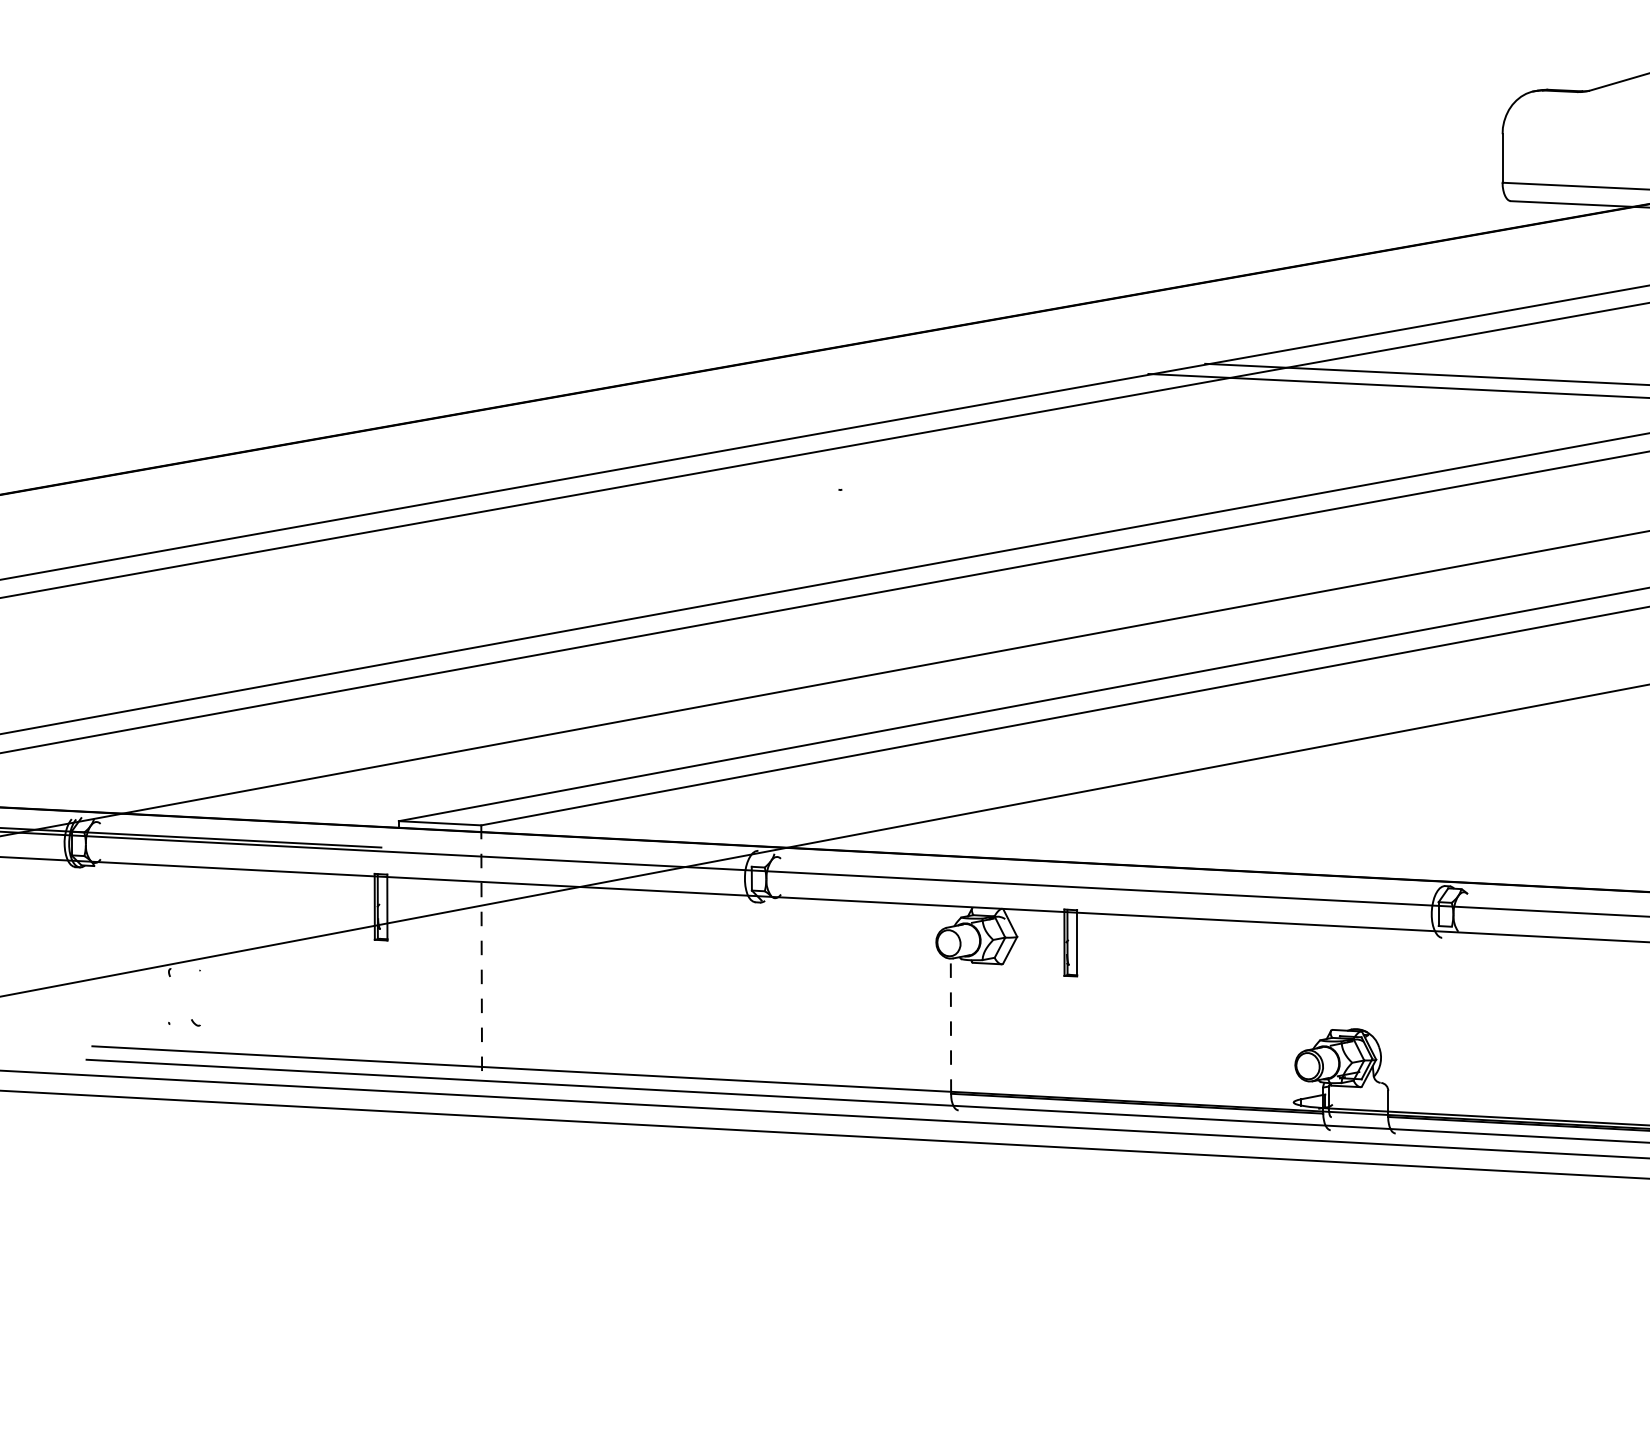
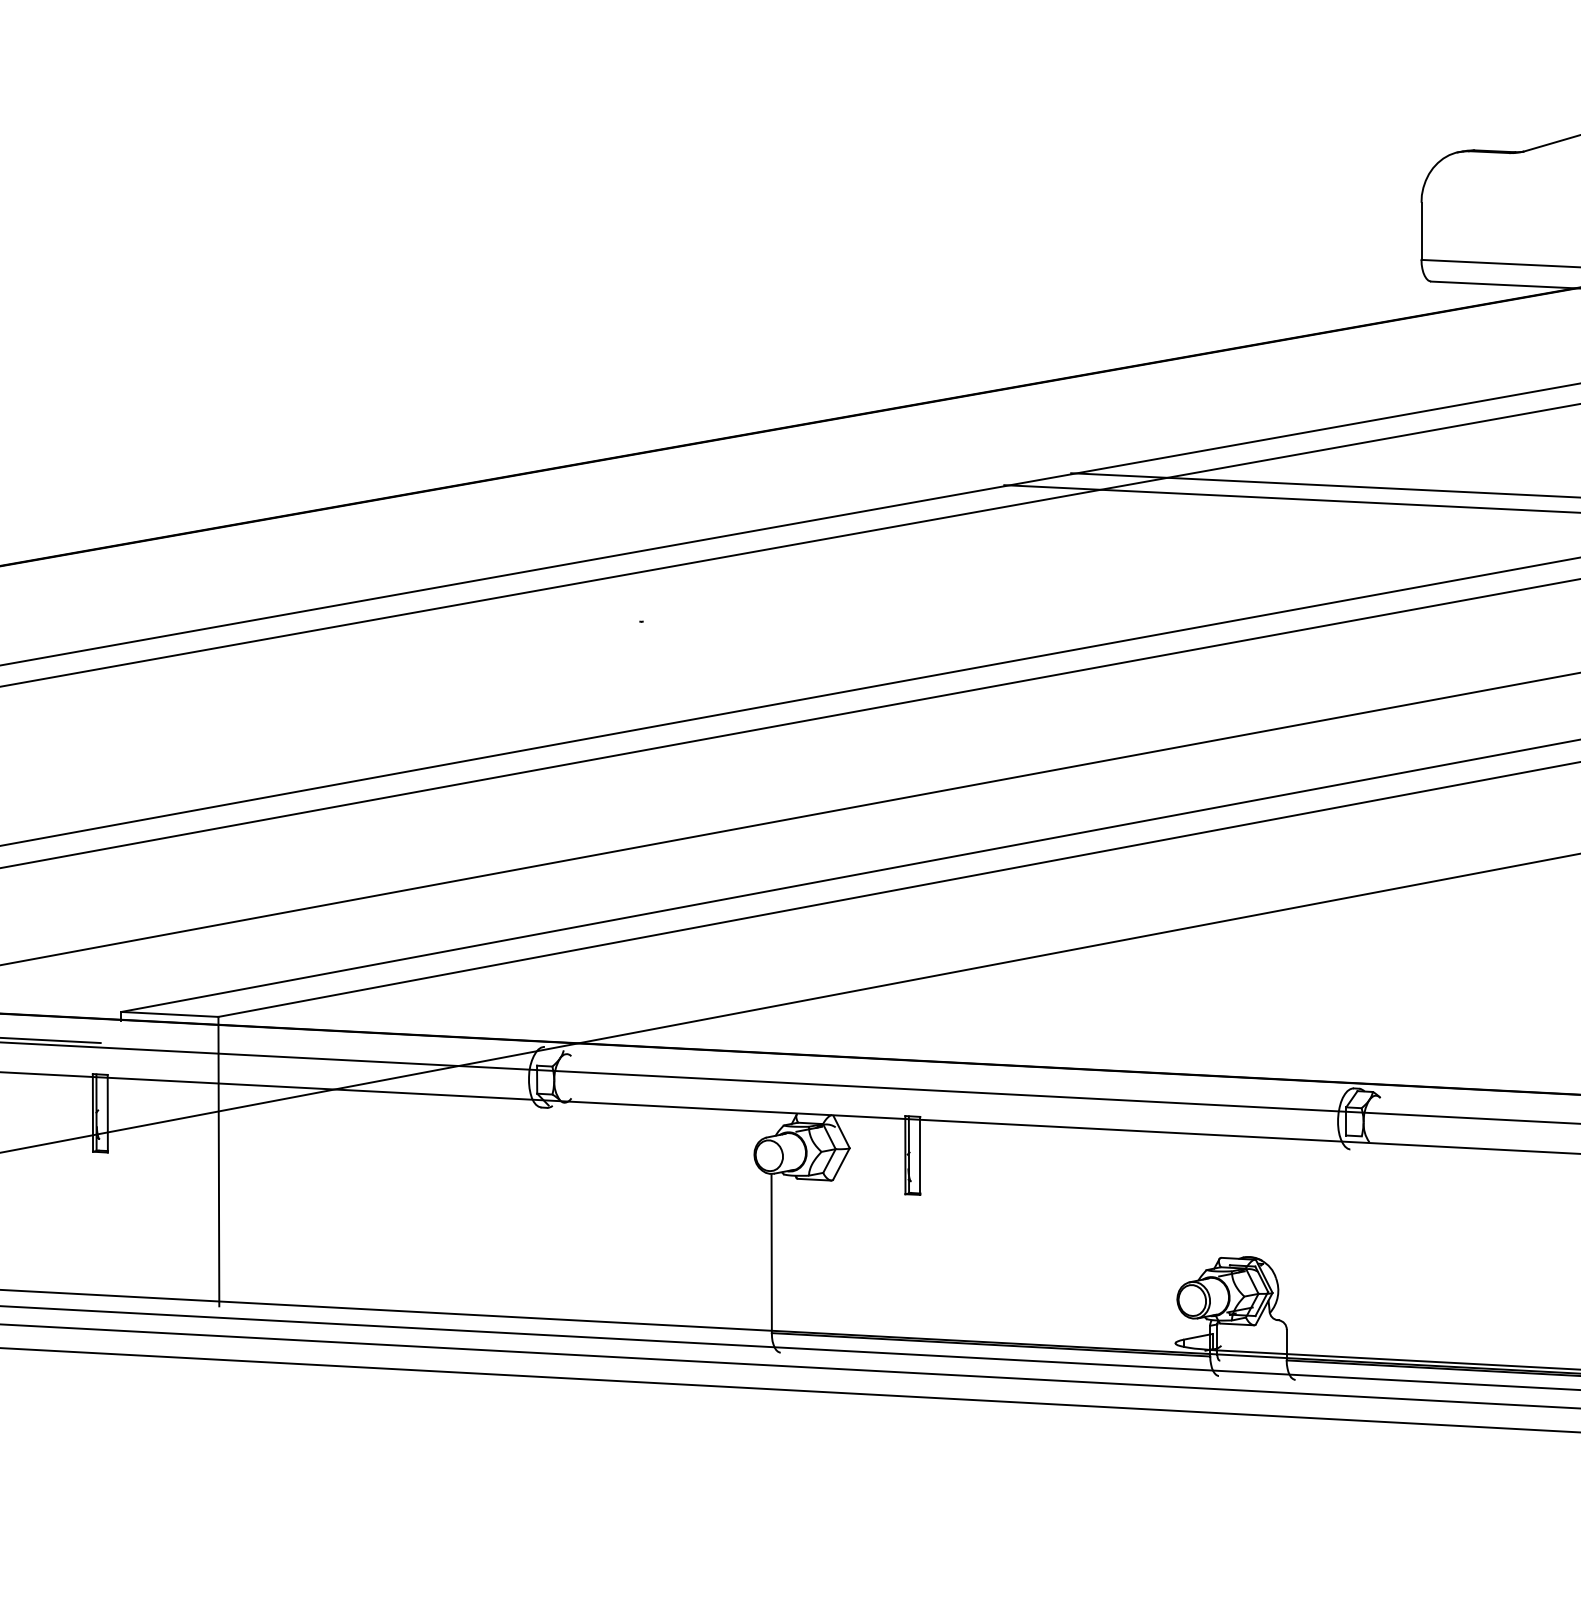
line: (481, 948) -> (218, 1161), dashed -> solid
line: (950, 1026) -> (771, 1253), dashed -> solid

